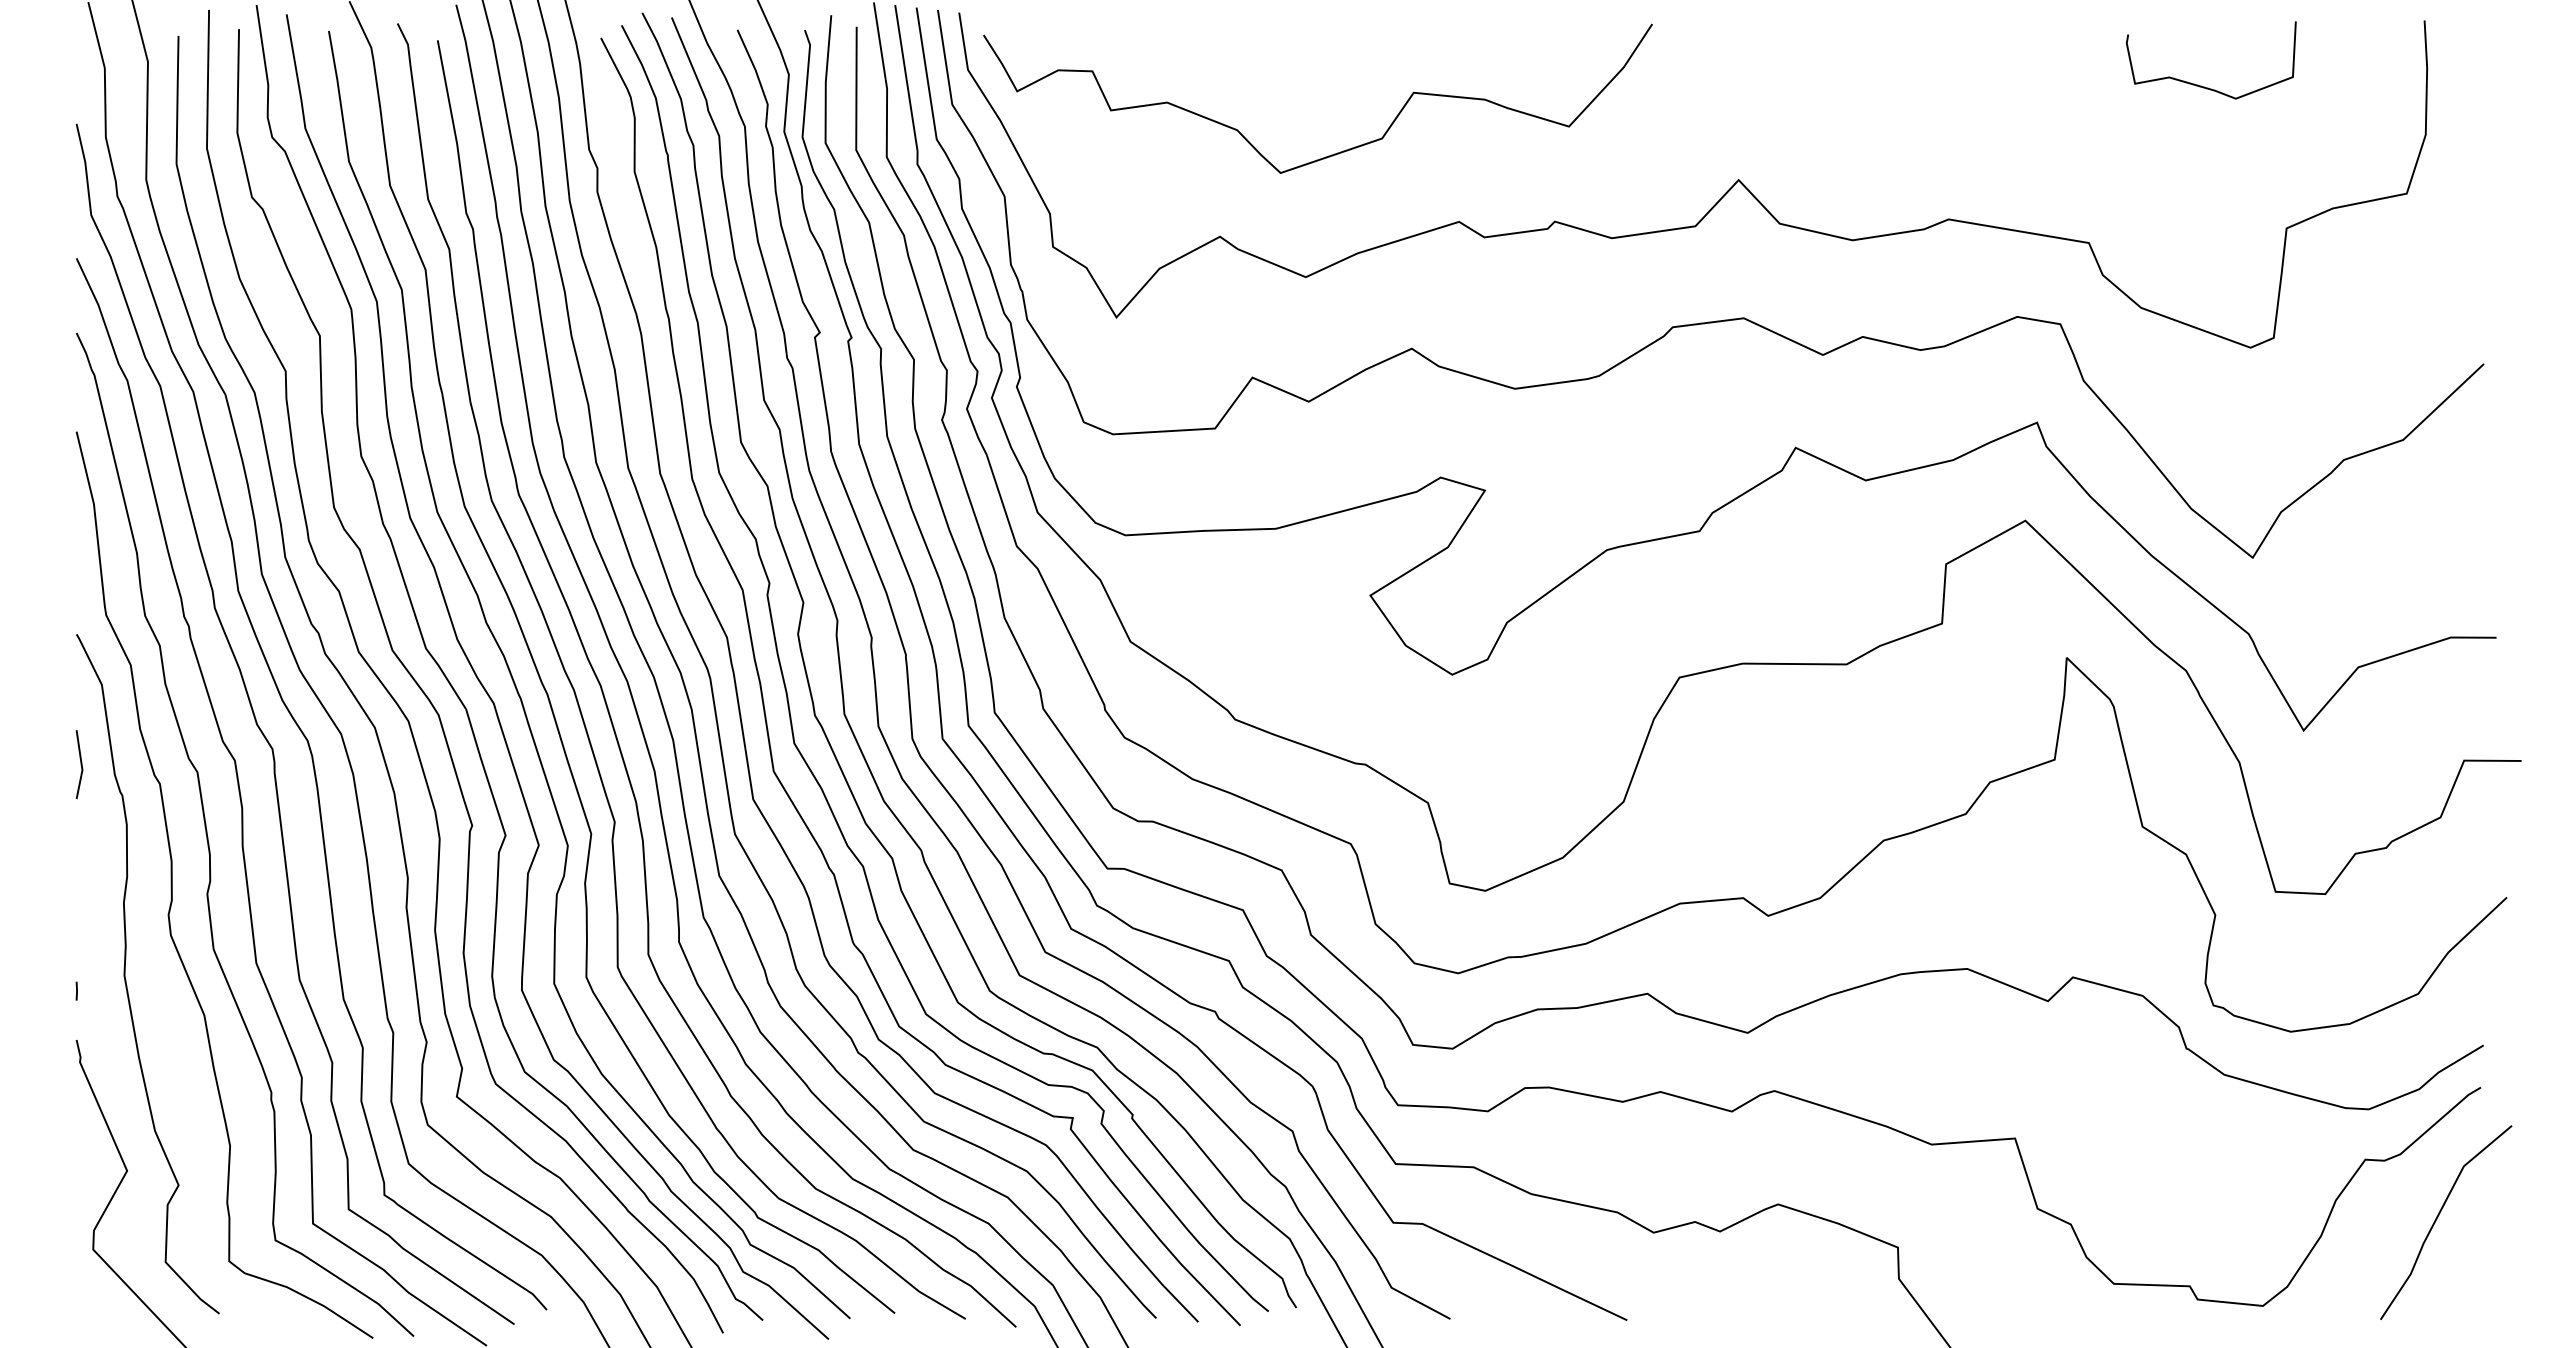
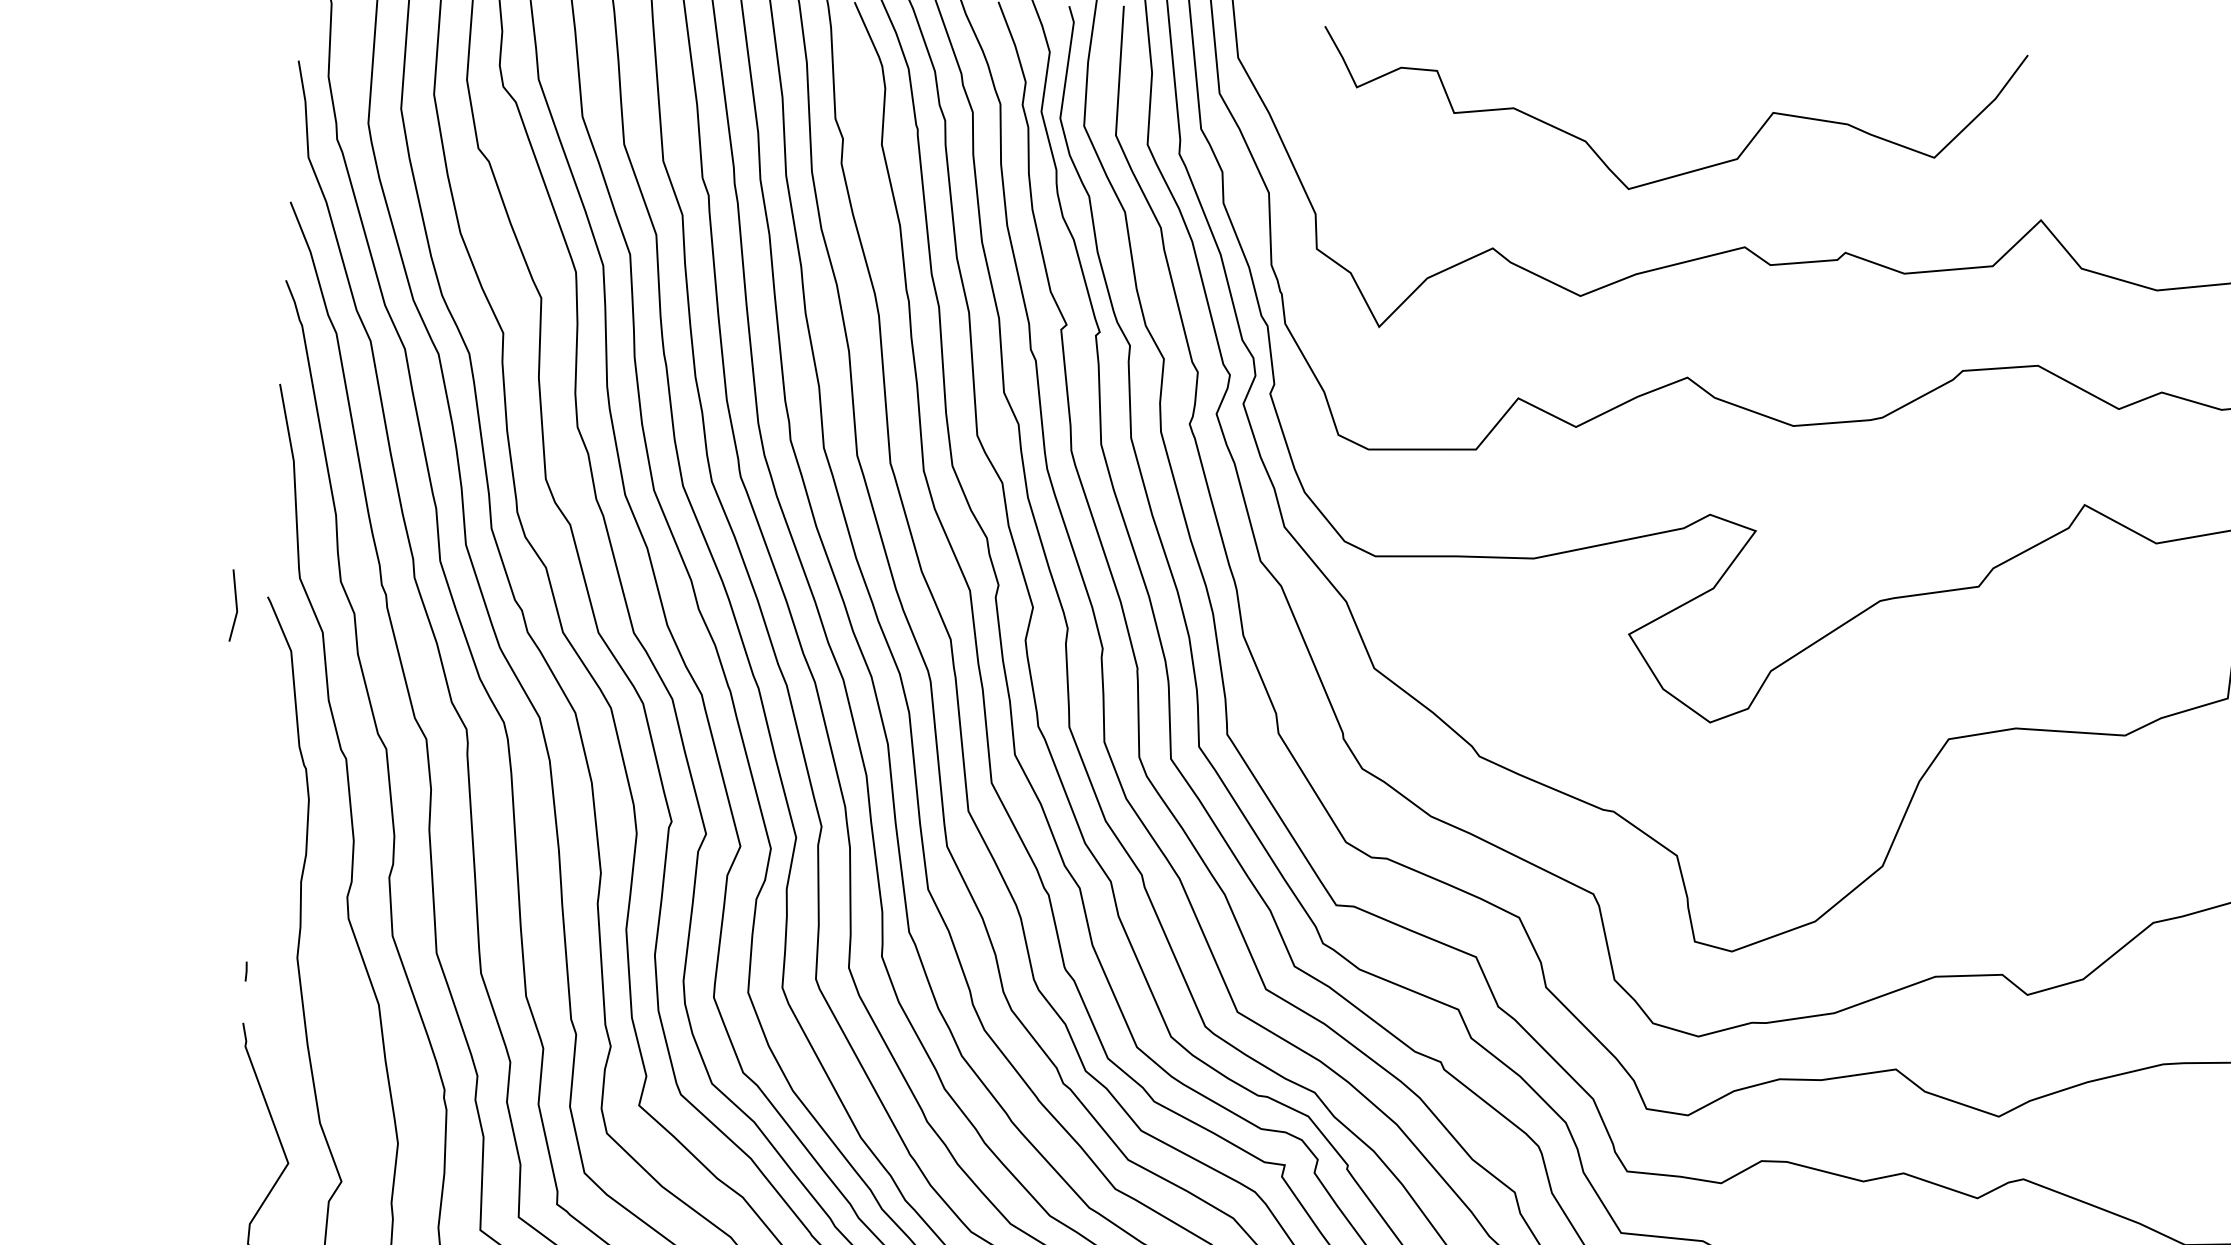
curve: (1334, 153) -> (1686, 171), moved
line: (80, 764) -> (235, 605), moved

